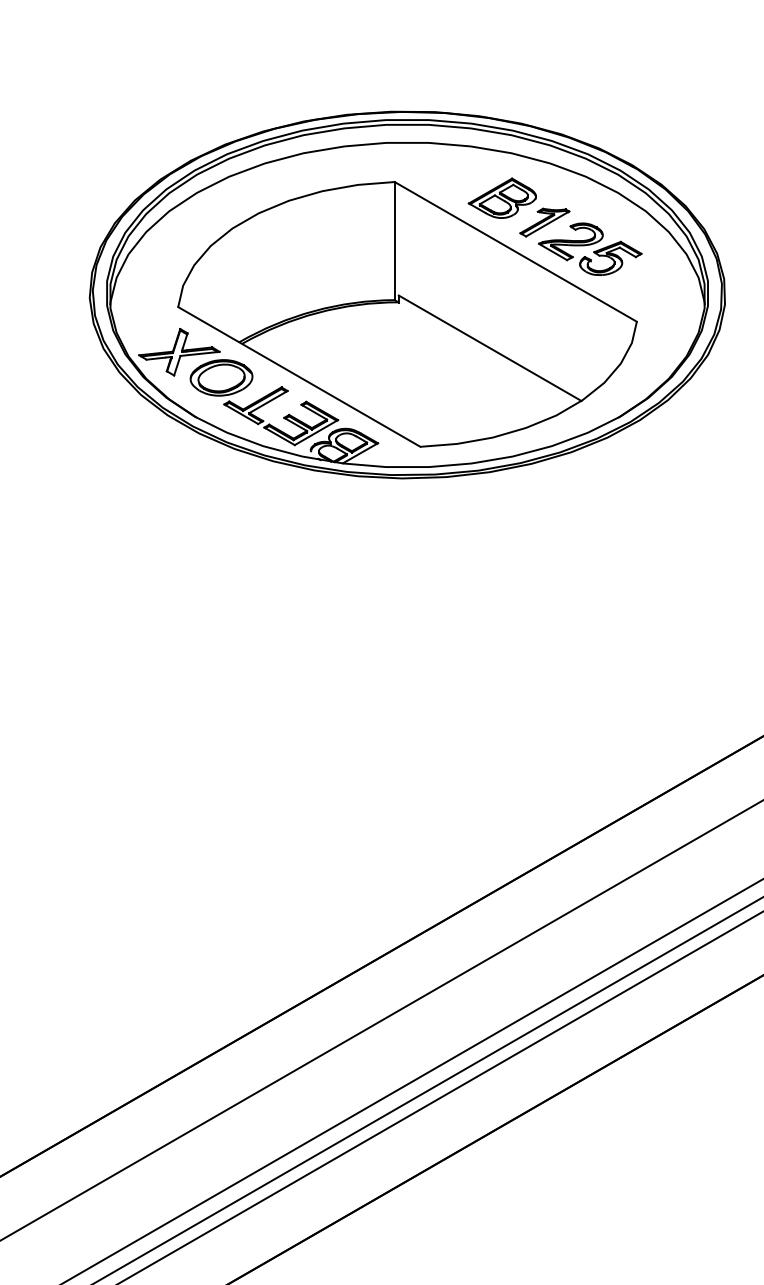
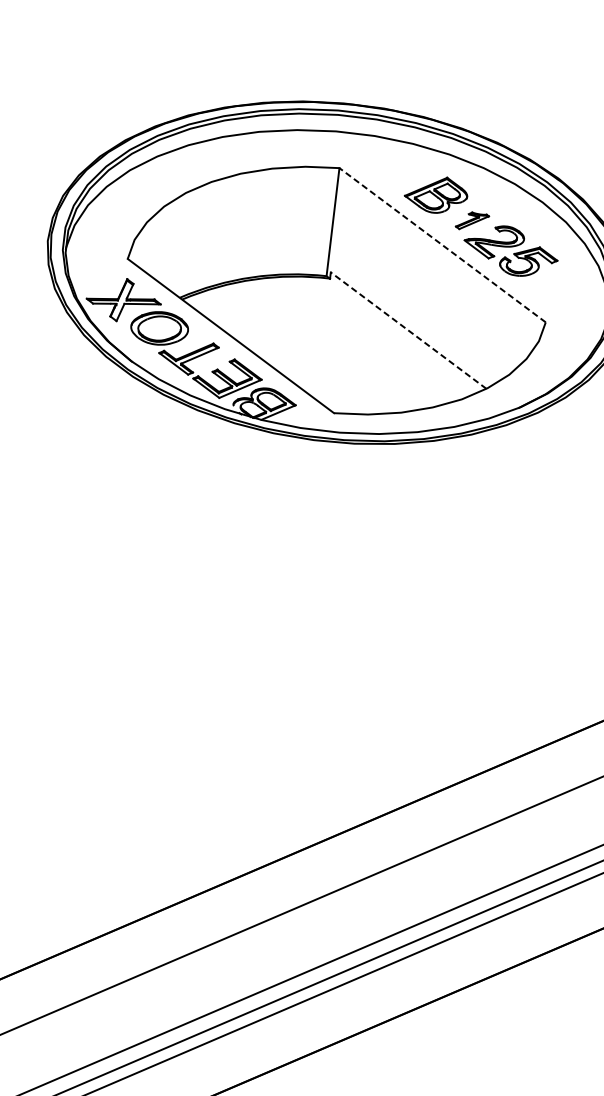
part: (544, 222) -> (472, 221), size x0.7
line: (515, 251) -> (442, 244), solid -> dashed
line: (490, 348) -> (408, 330), solid -> dashed

